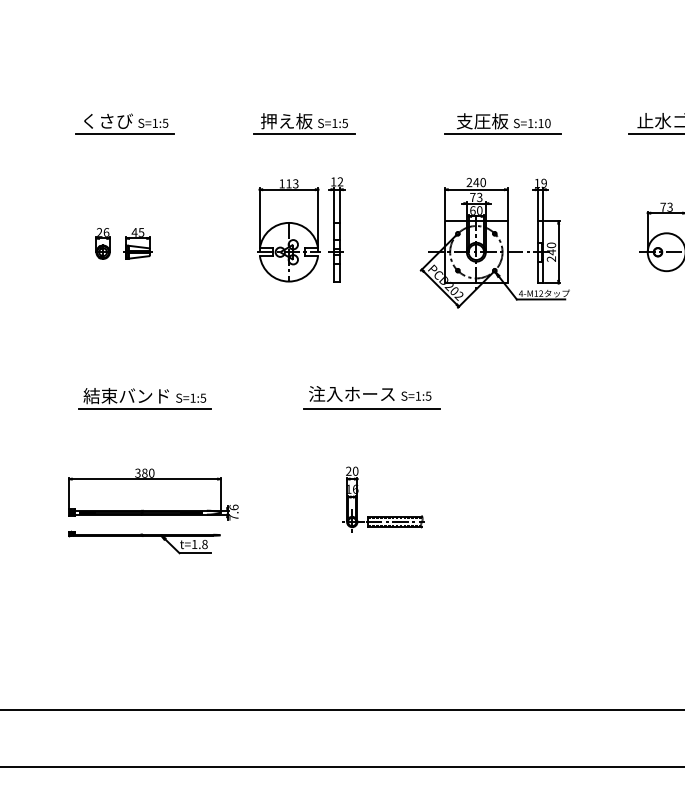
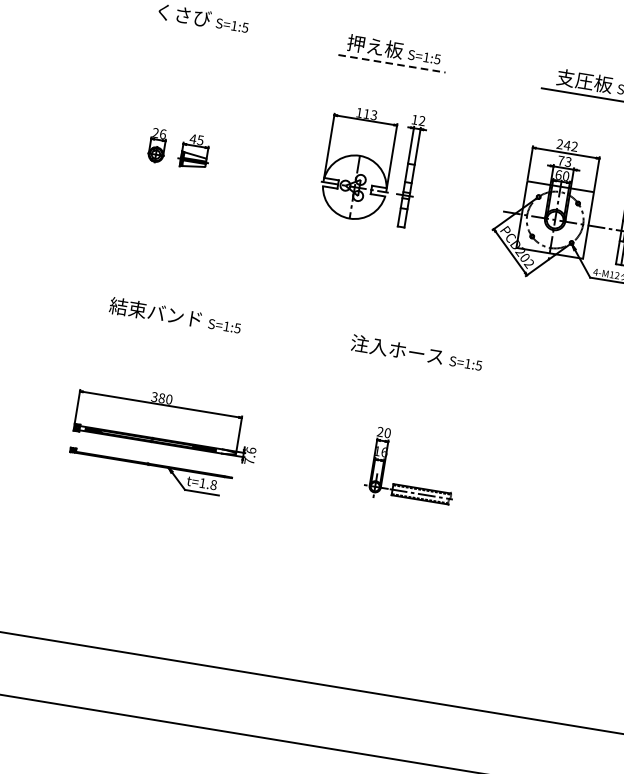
line: (124, 134) -> (199, 32), removed
line: (304, 134) -> (392, 64), solid -> dashed
text: (482, 182) -> (573, 146), 240 -> 242
line: (144, 409) -> (172, 330), removed
line: (371, 409) -> (415, 369), removed

